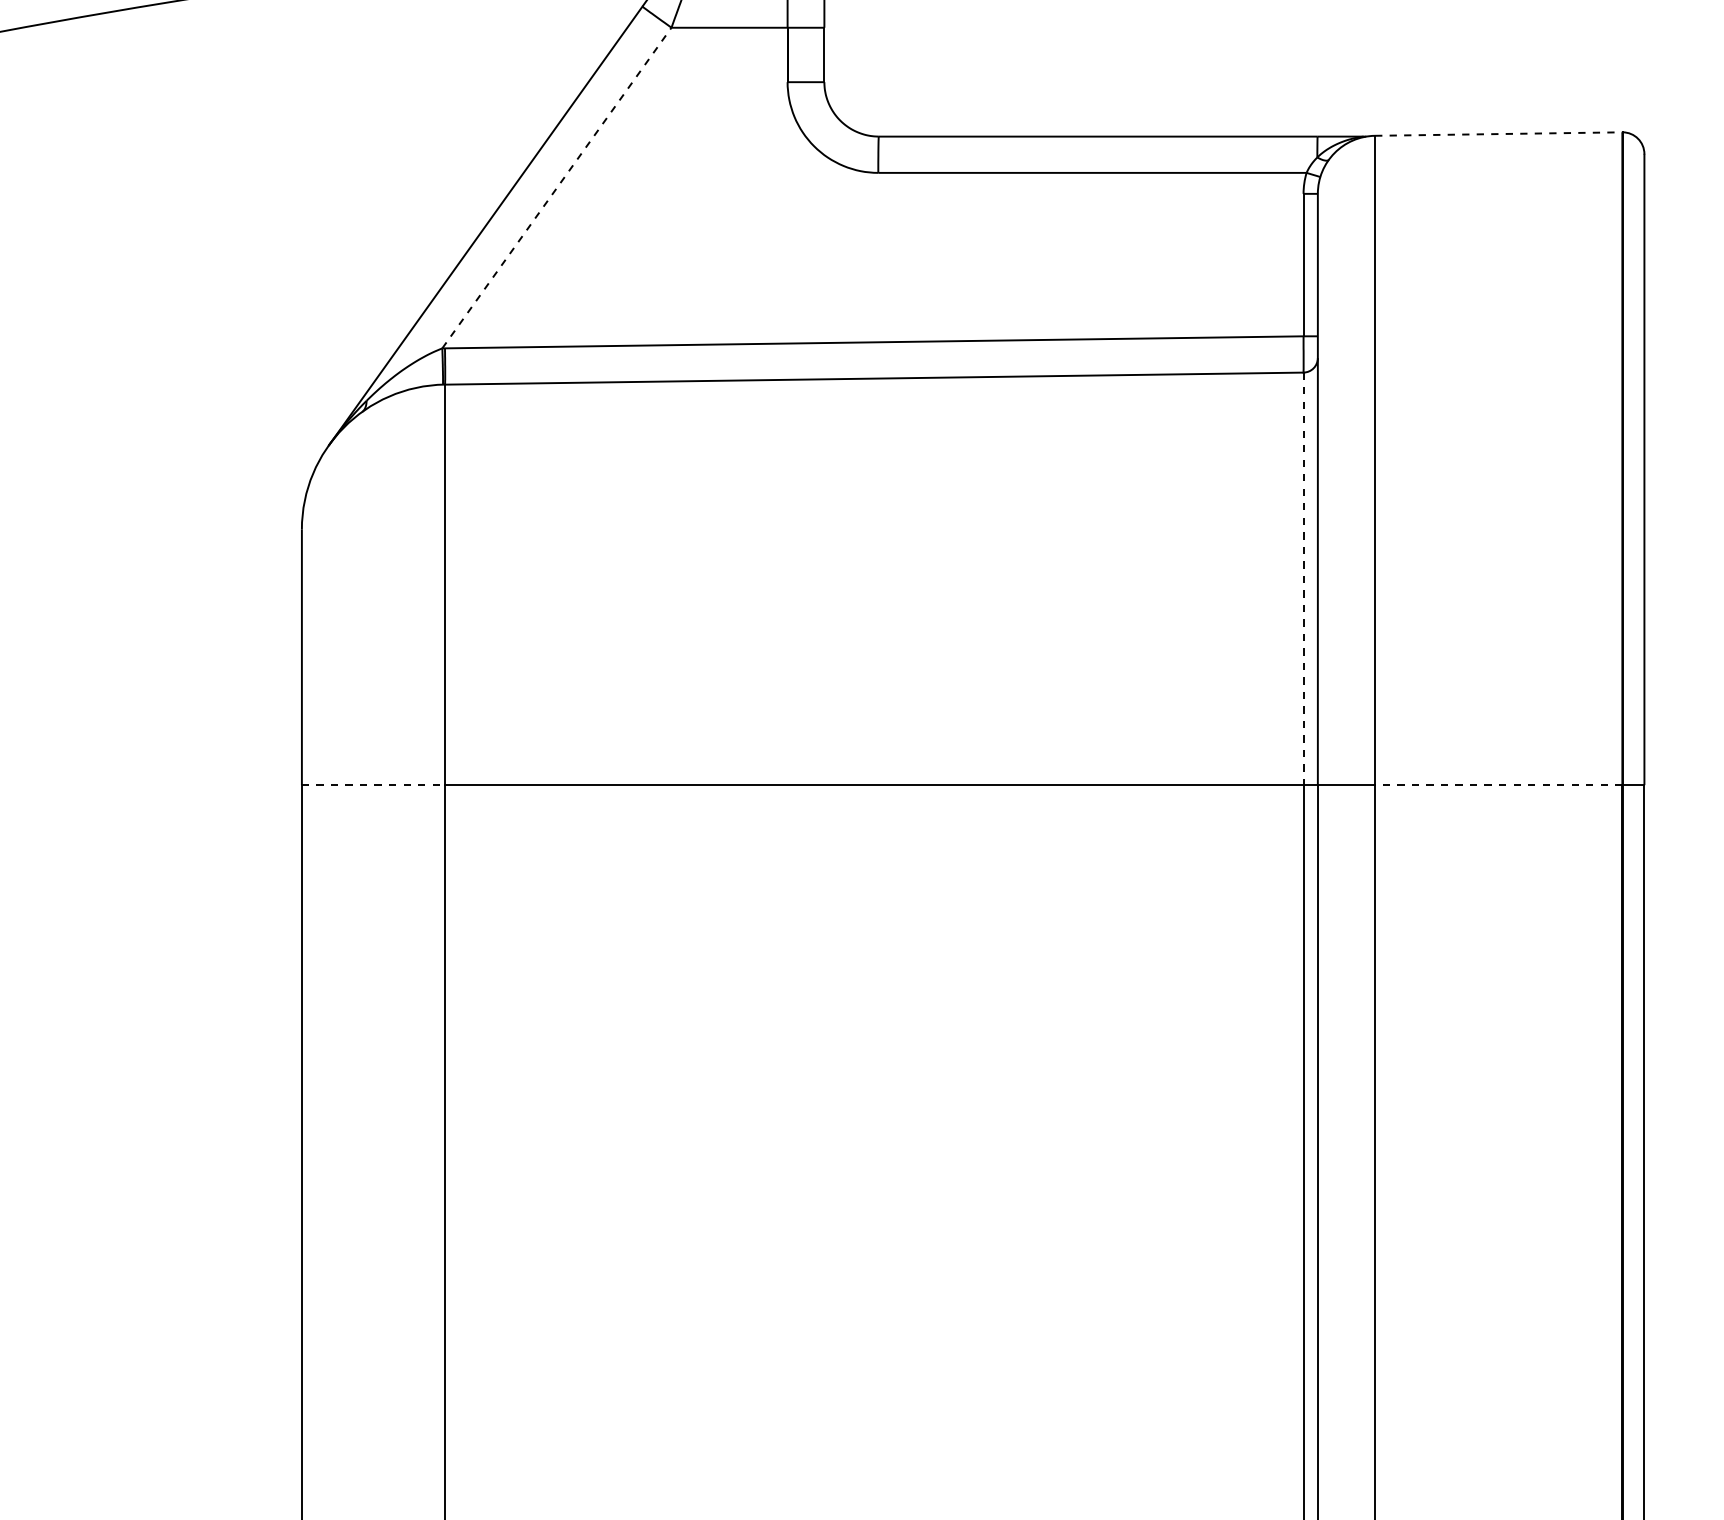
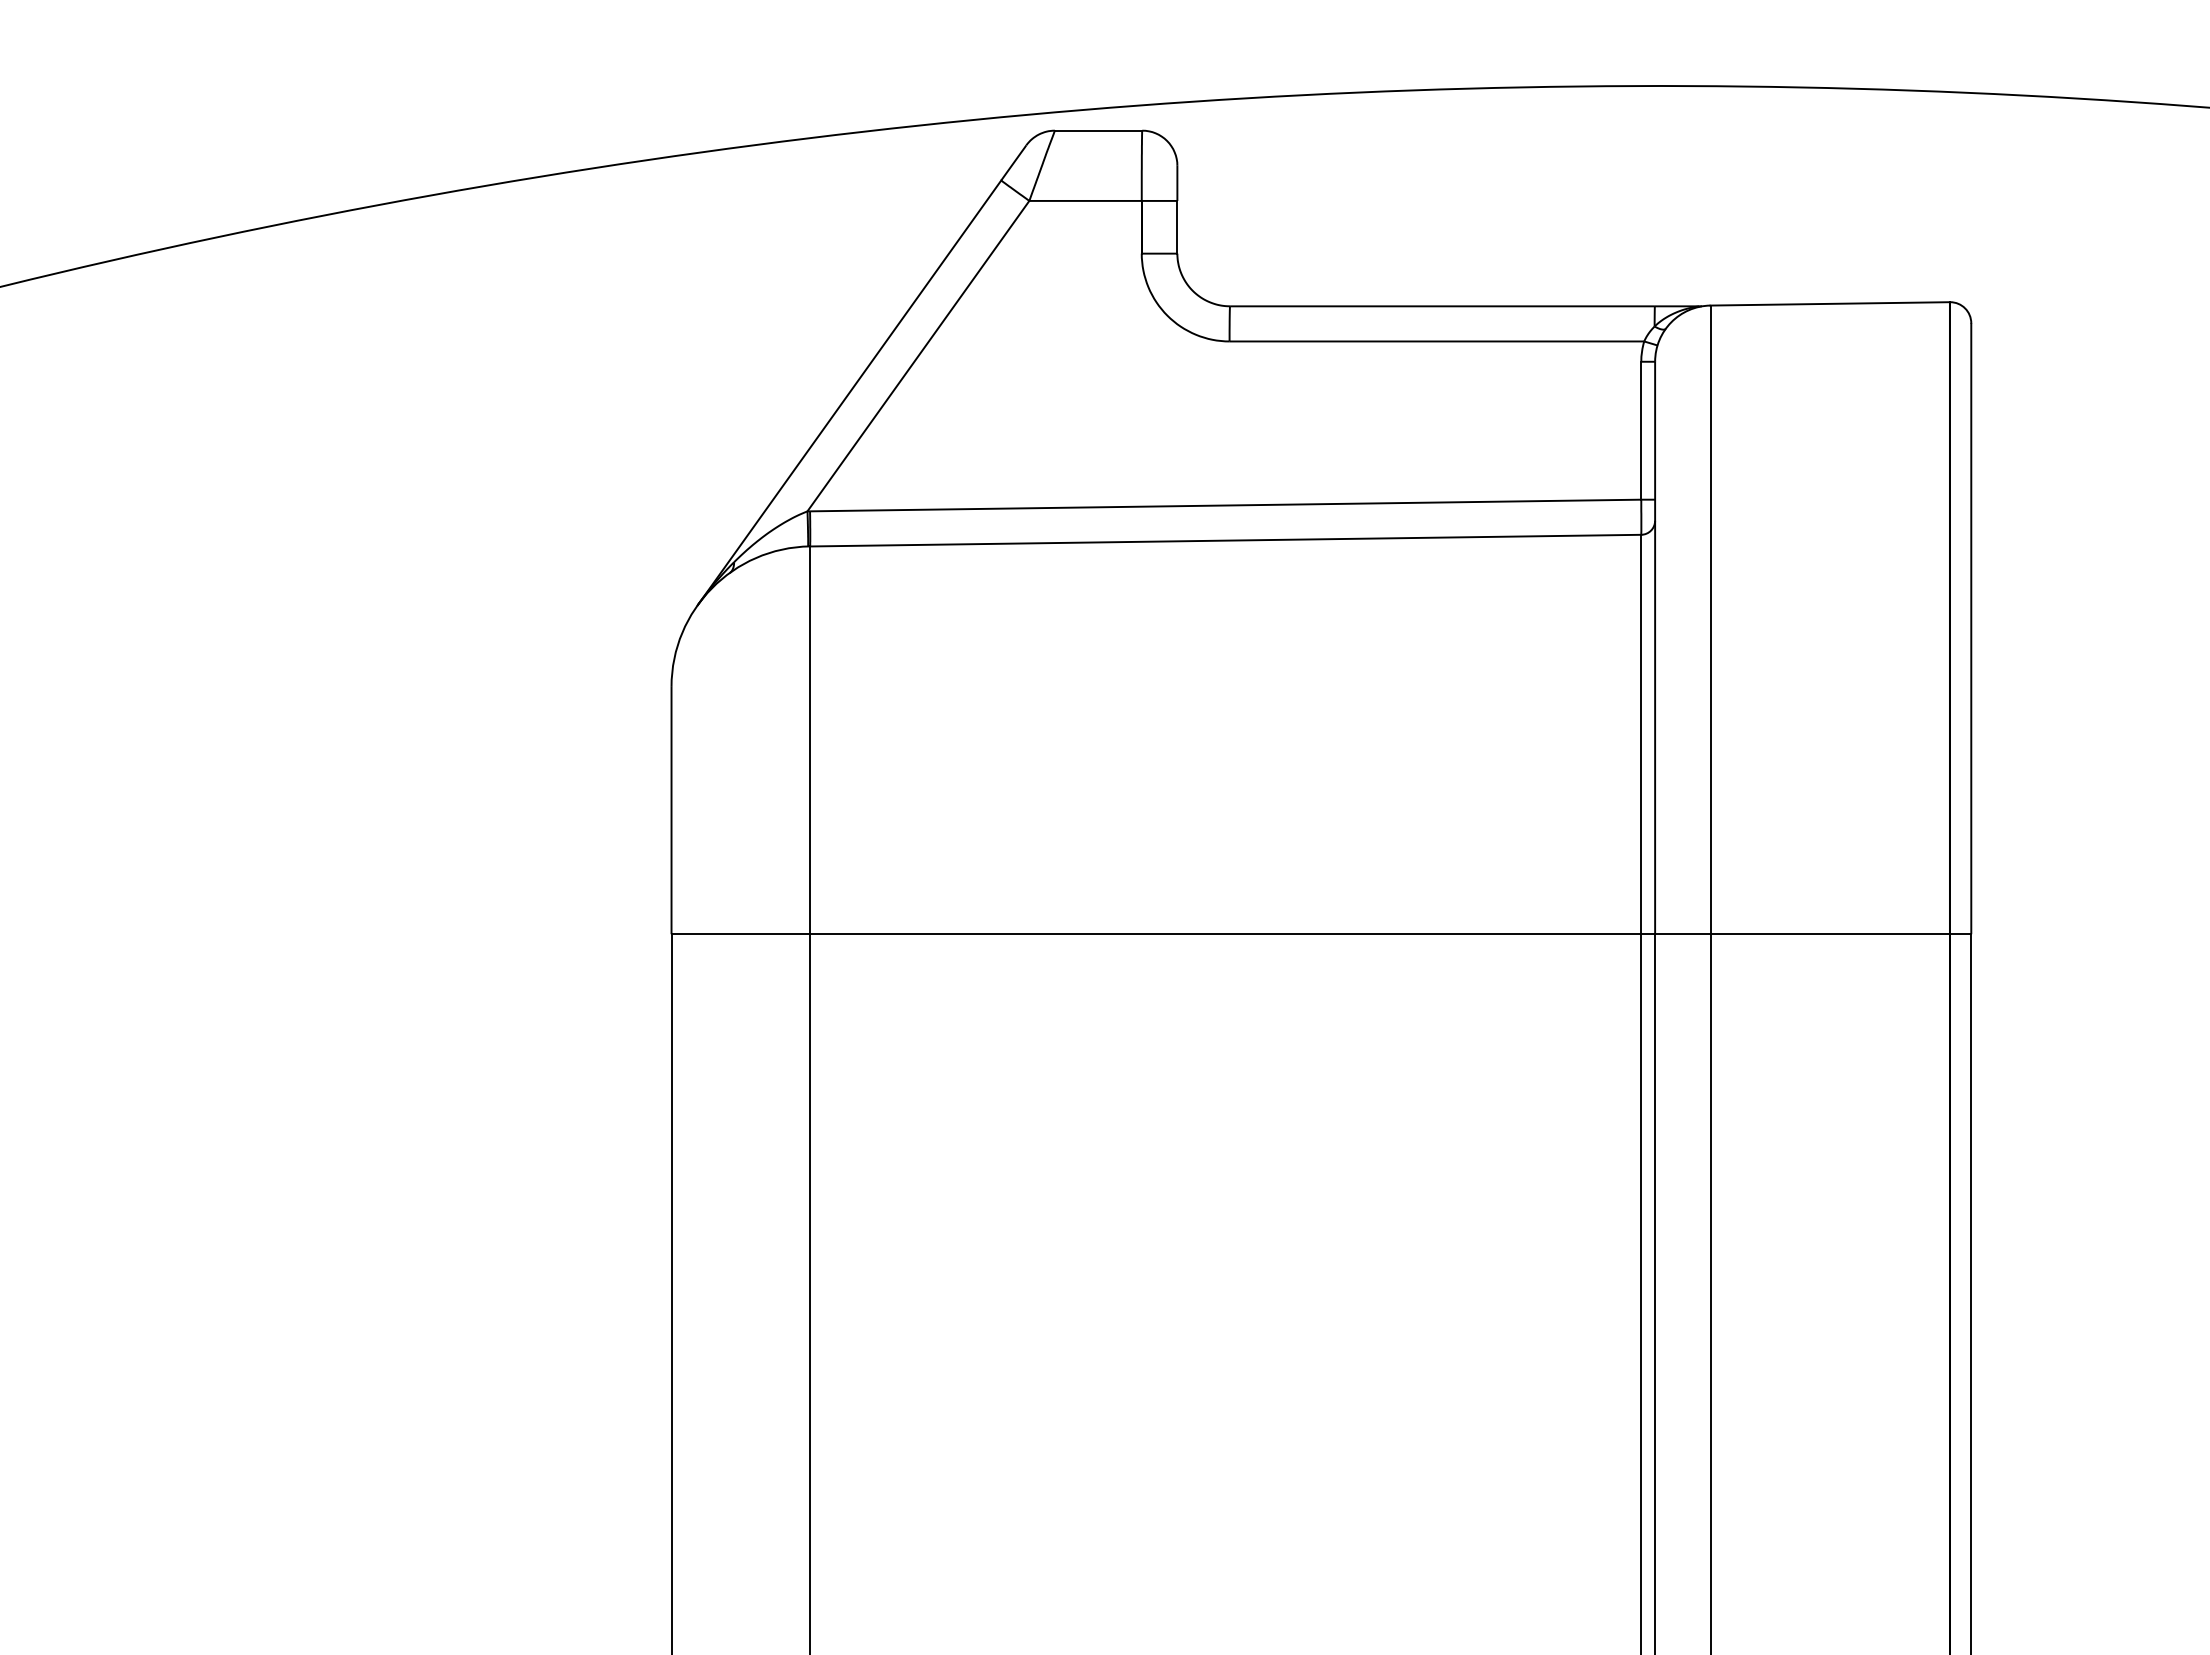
line: (1498, 133) -> (1830, 303), dashed -> solid
line: (556, 188) -> (918, 356), dashed -> solid
line: (1303, 578) -> (1641, 734), dashed -> solid
line: (374, 785) -> (741, 934), dashed -> solid
line: (1498, 785) -> (1830, 934), dashed -> solid

